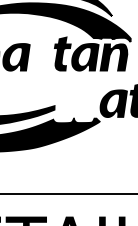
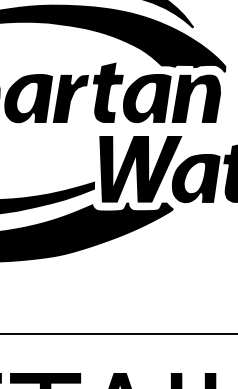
fill: (40, 57) -> (69, 98), added
fill: (81, 98) -> (140, 169), added

